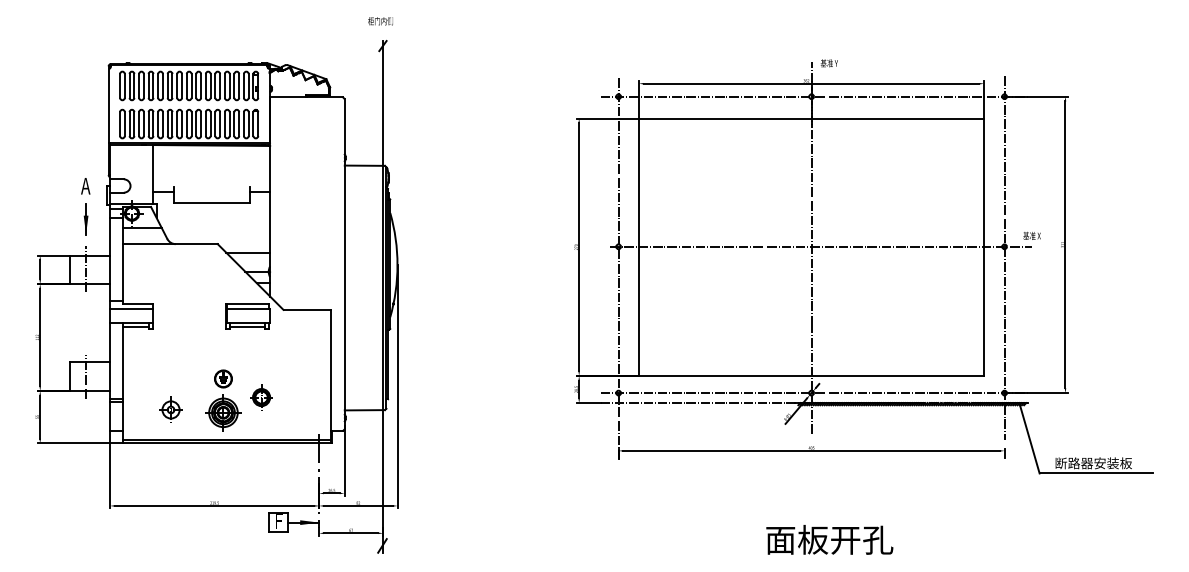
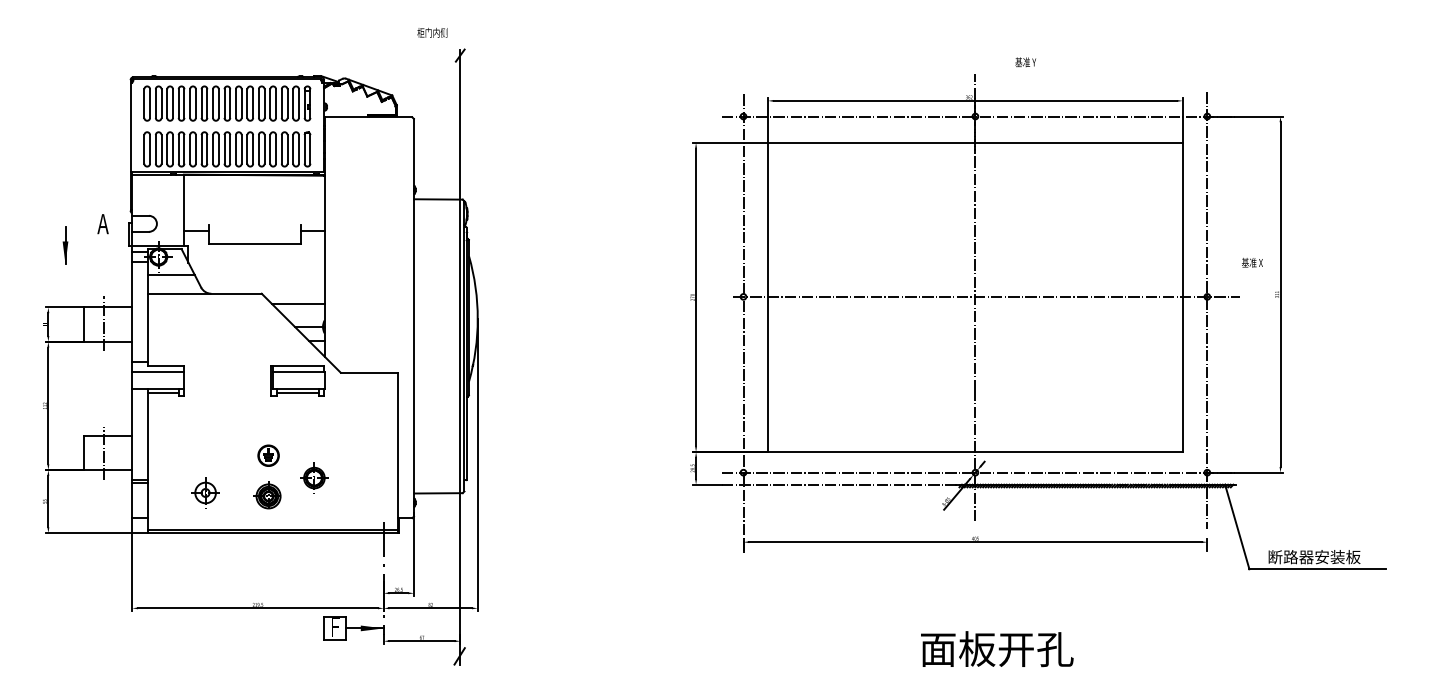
text: (380, 20) -> (432, 32), moved
text: (829, 63) -> (1025, 62), moved
part: (86, 219) -> (65, 245), moved
text: (1032, 235) -> (1252, 262), moved
part: (223, 412) -> (268, 496), size x0.7

